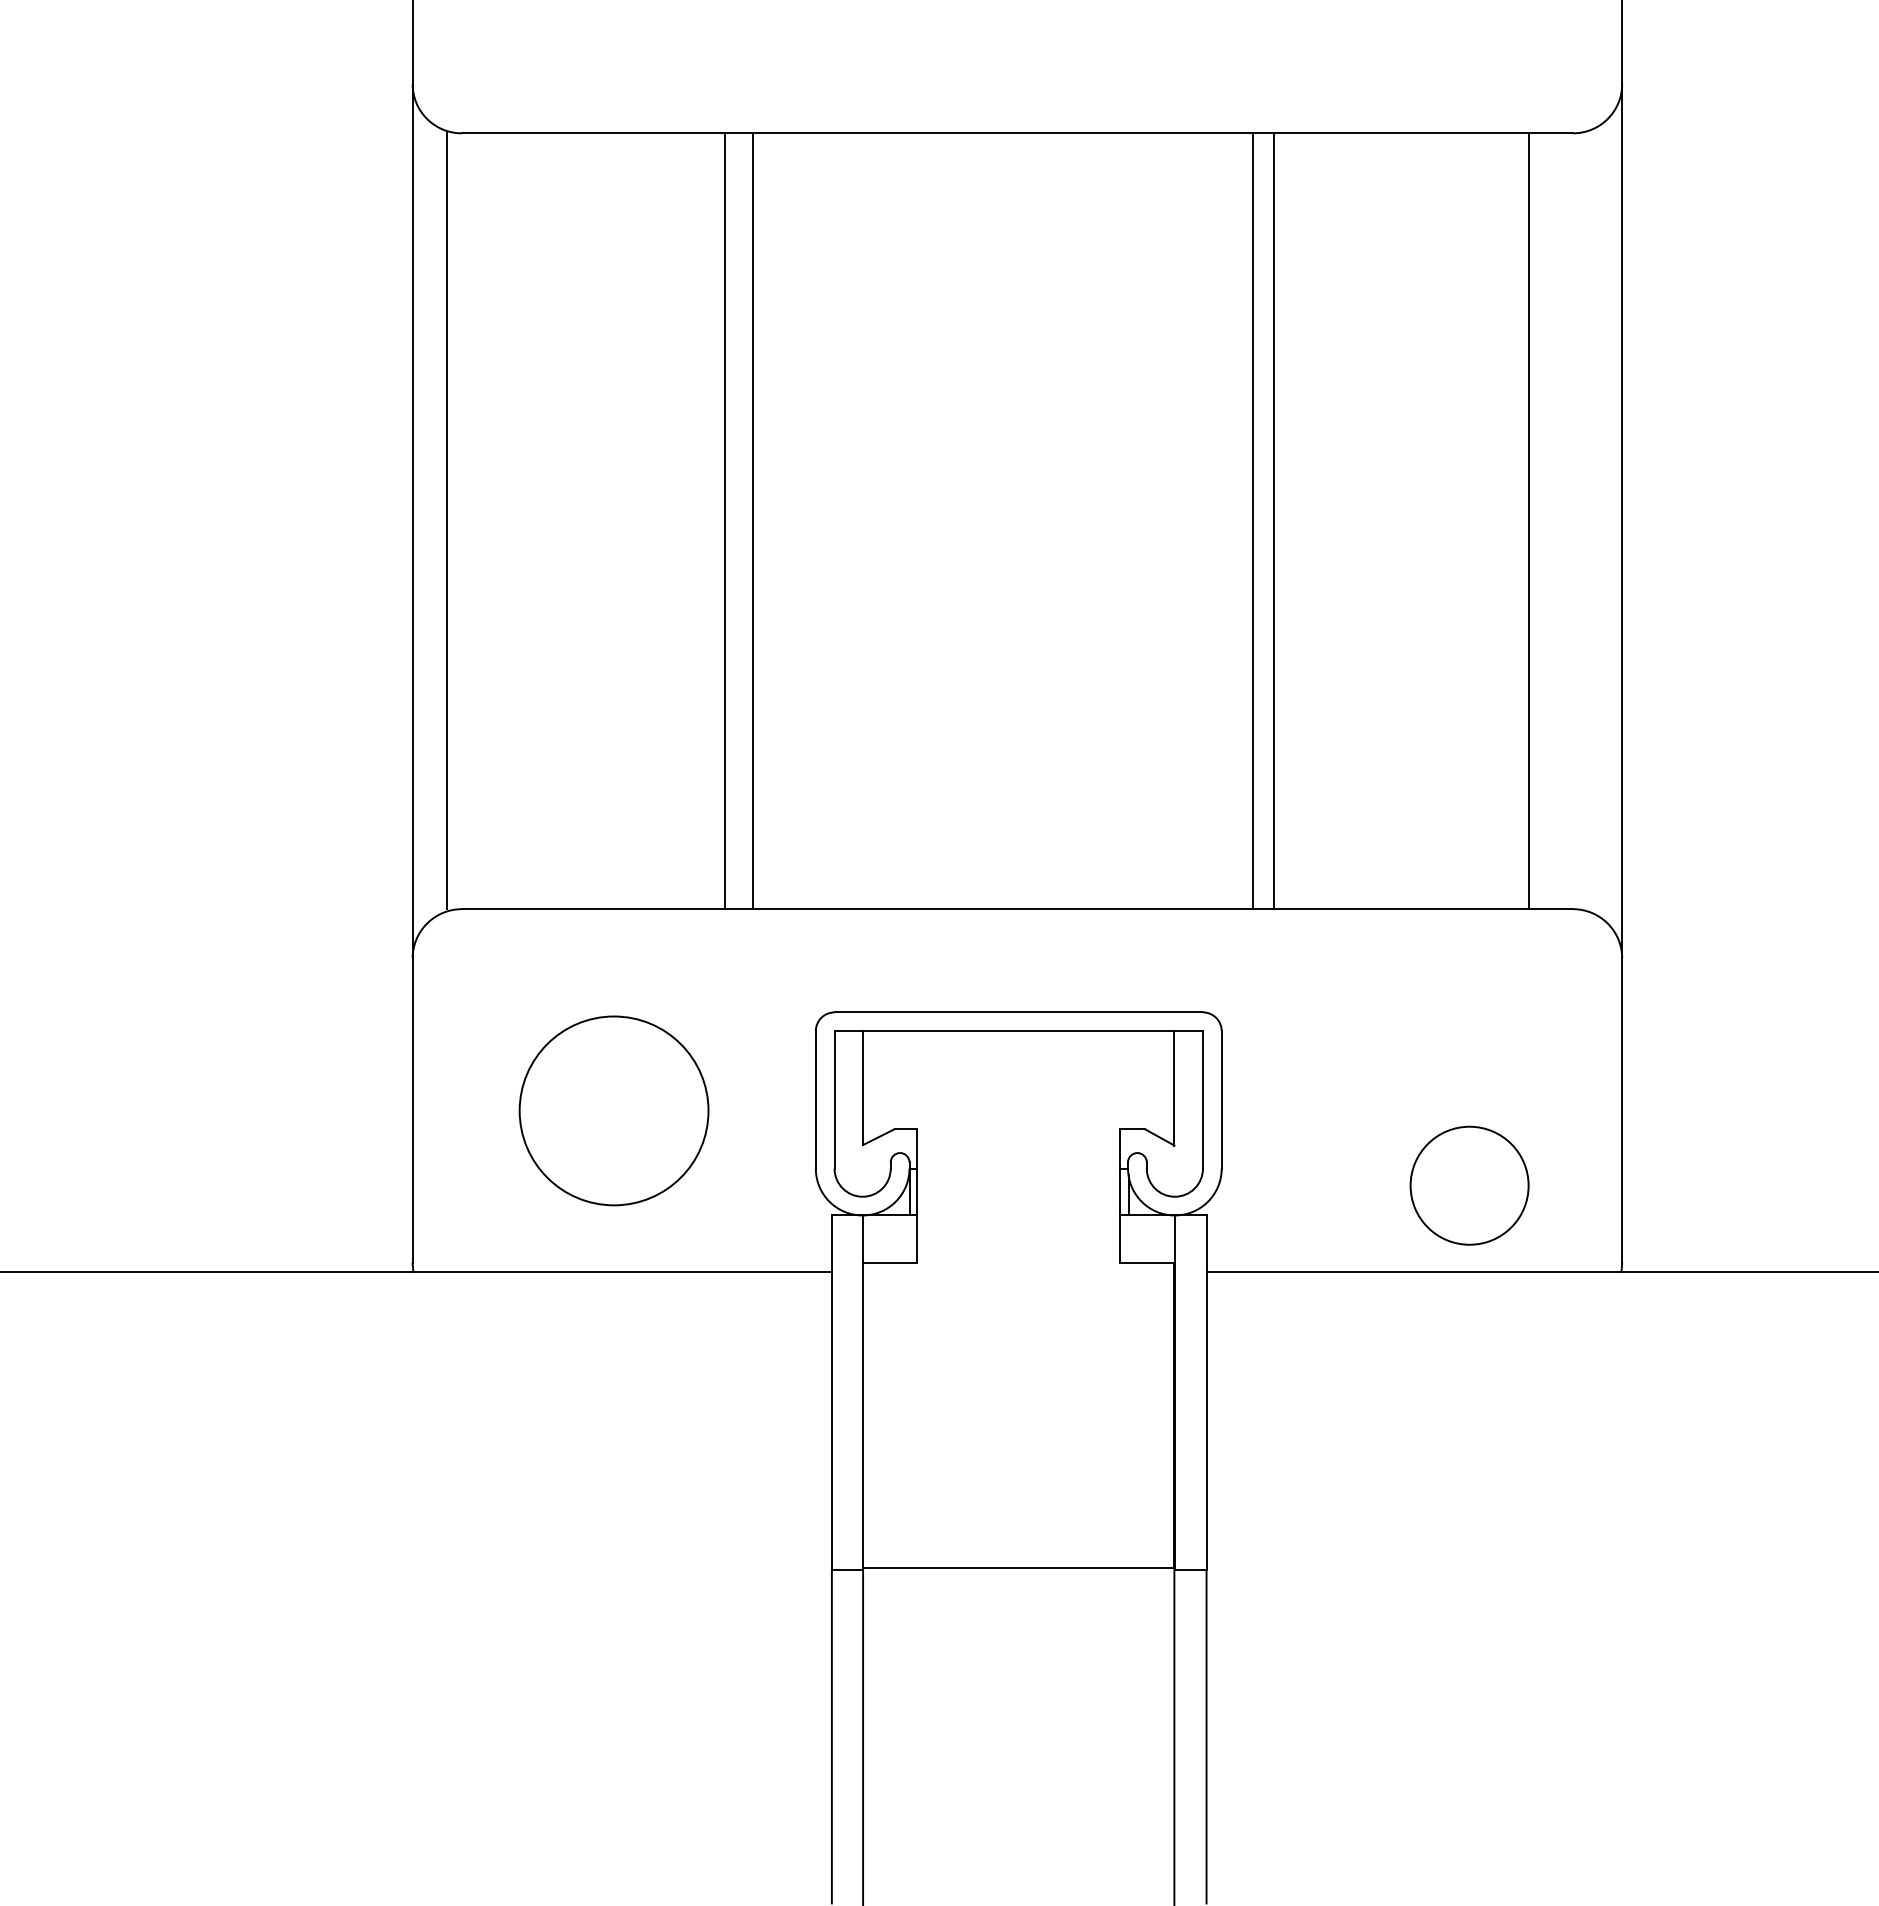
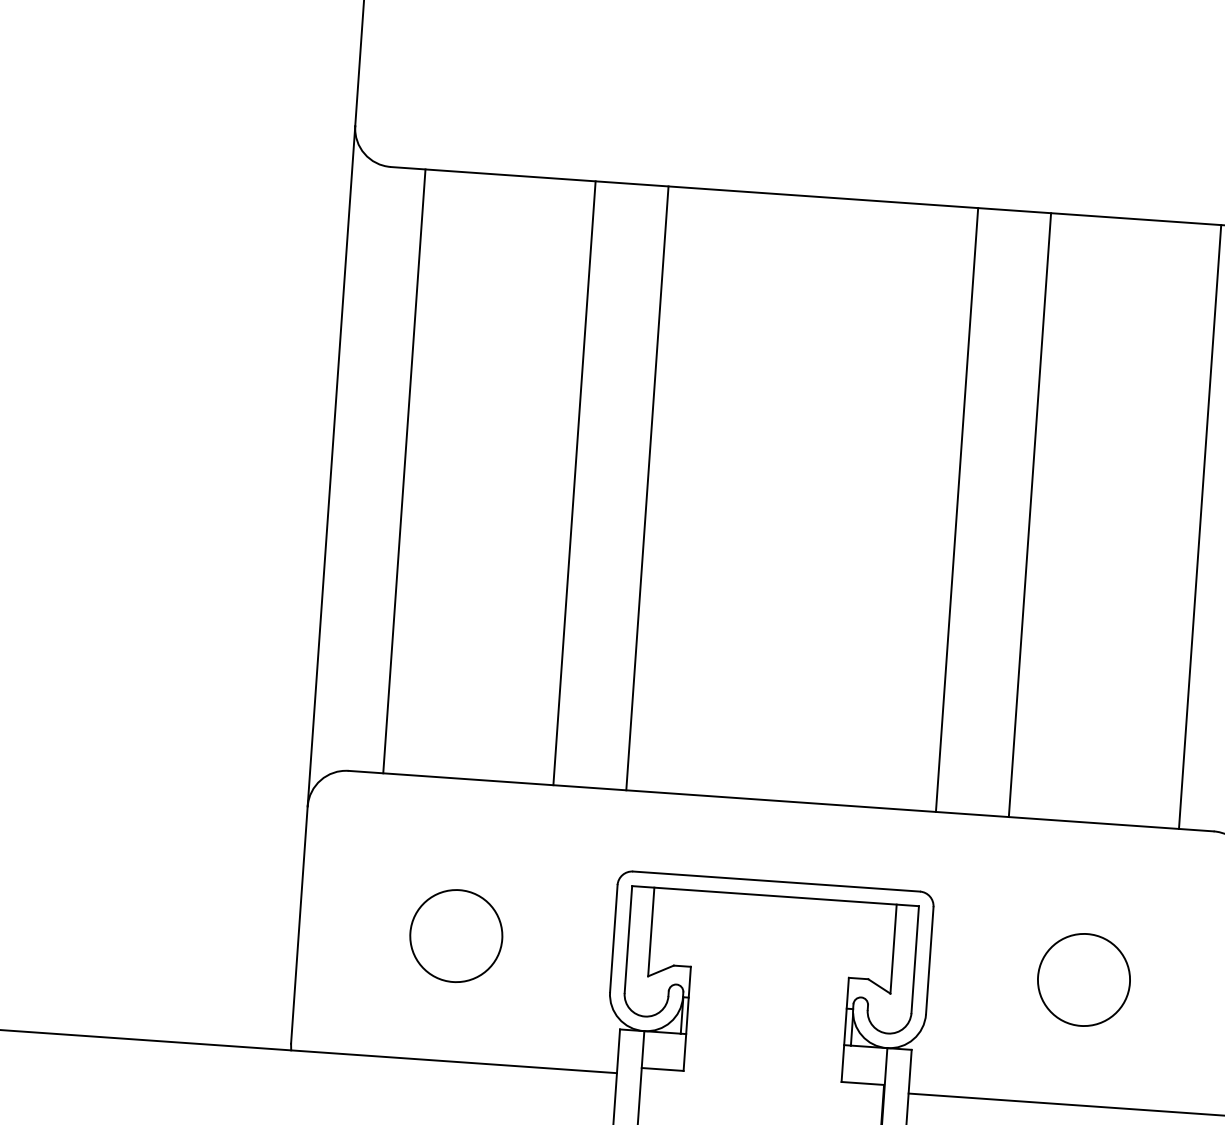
line: (447, 521) -> (404, 471), moved
line: (752, 521) -> (647, 488), moved
line: (1252, 521) -> (1029, 515), moved
line: (1274, 521) -> (957, 510), moved
circle: (614, 1110) -> (456, 935), size x0.62
circle: (1469, 1185) -> (1083, 979), moved

